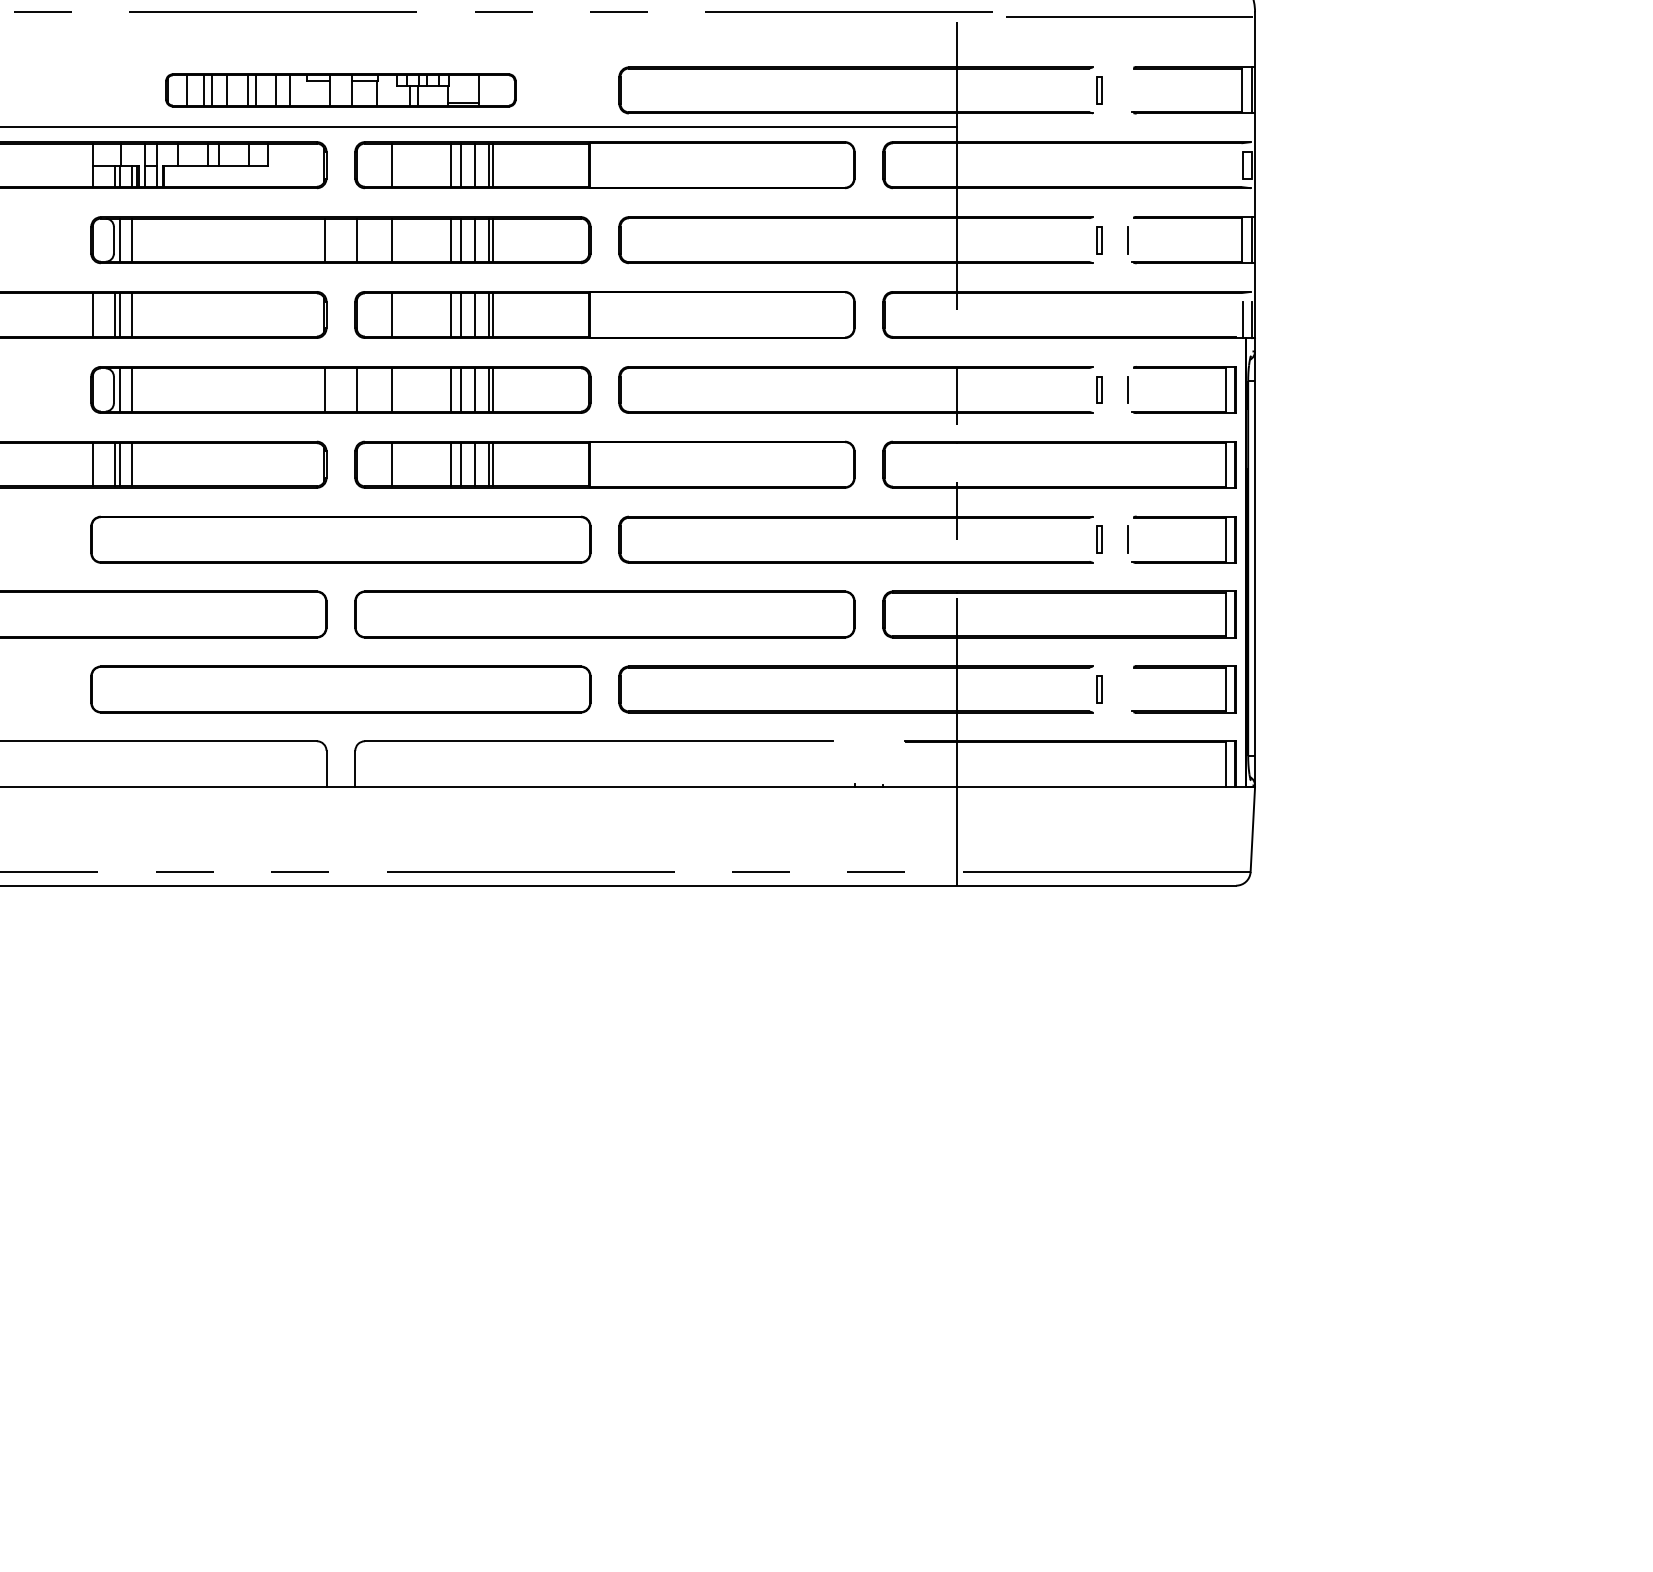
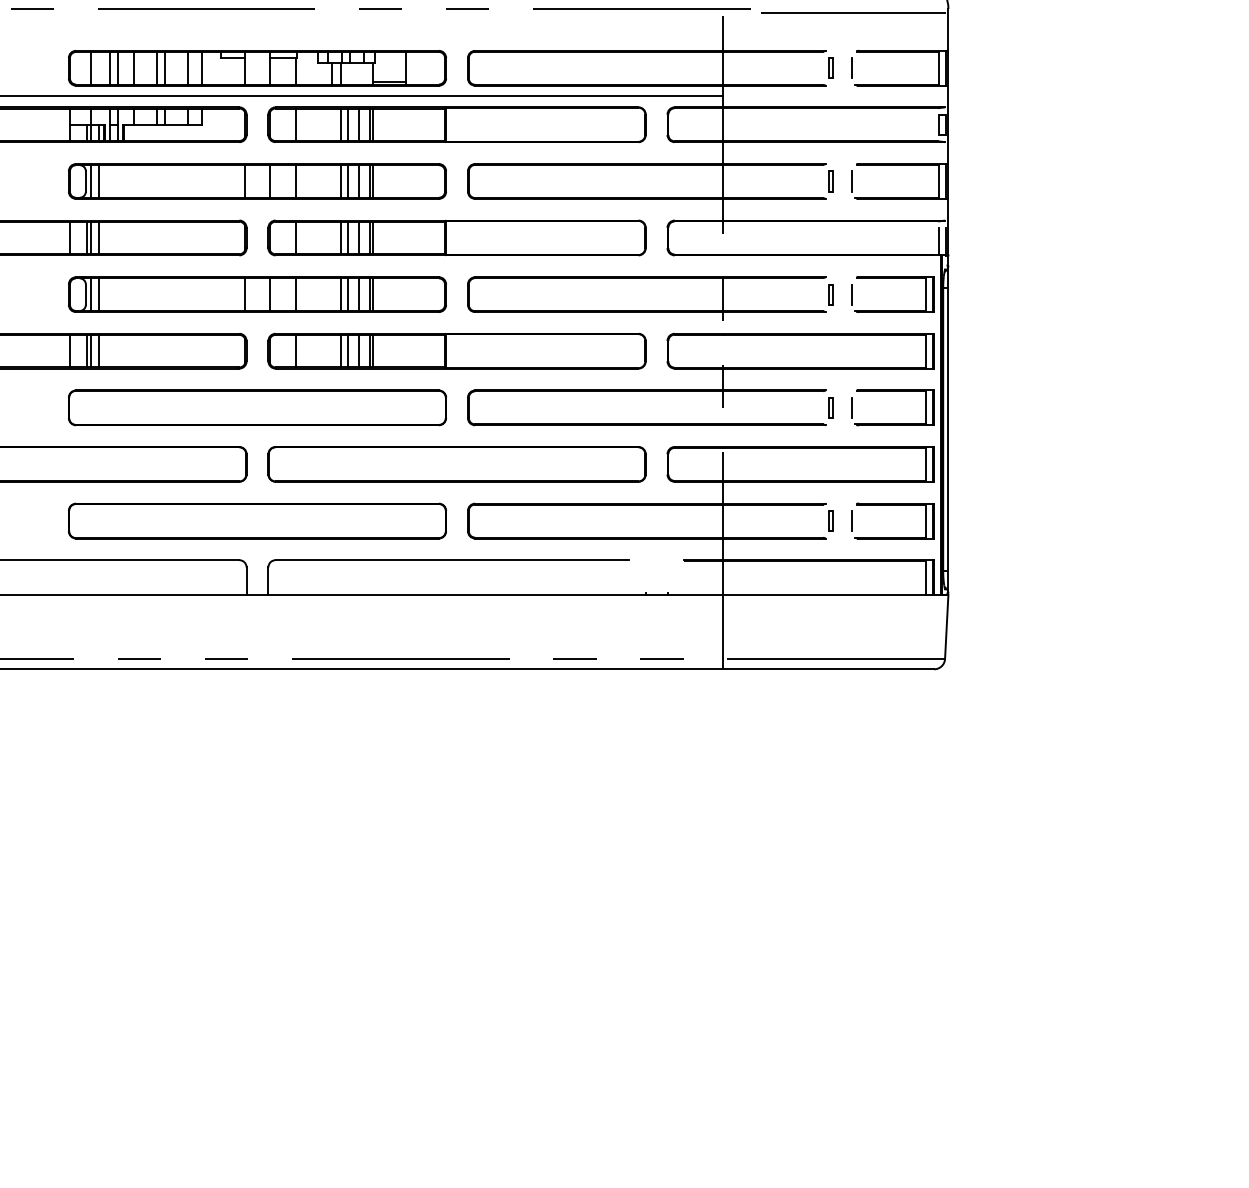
line: (1127, 89) -> (851, 67), added
part: (340, 90) -> (257, 68), size x1.43
line: (1127, 689) -> (851, 521), added

